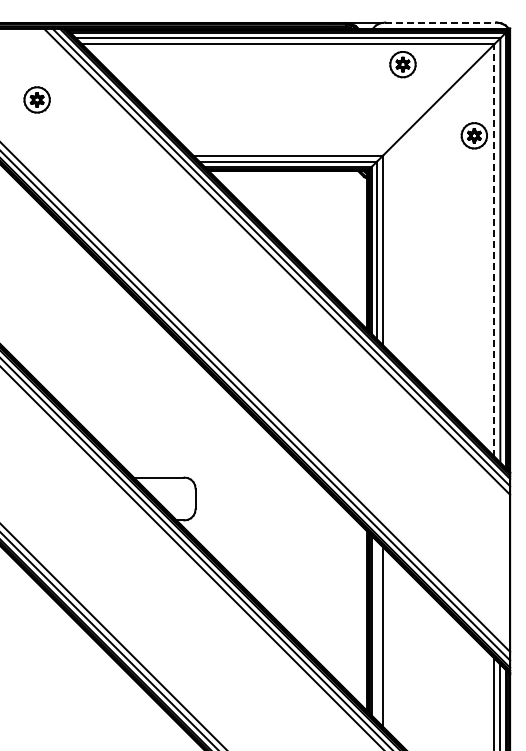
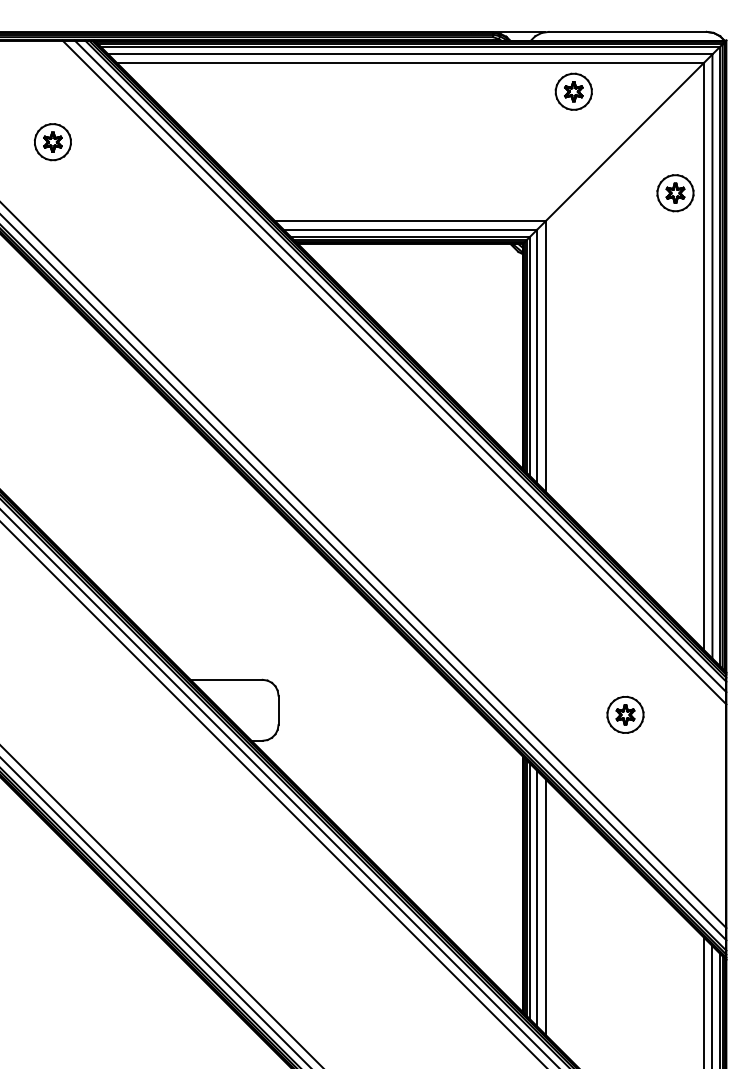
line: (440, 22) -> (627, 31), dashed -> solid
line: (494, 249) -> (704, 355), dashed -> solid
part: (438, 501) -> (624, 713), added
line: (377, 630) -> (537, 897), added

